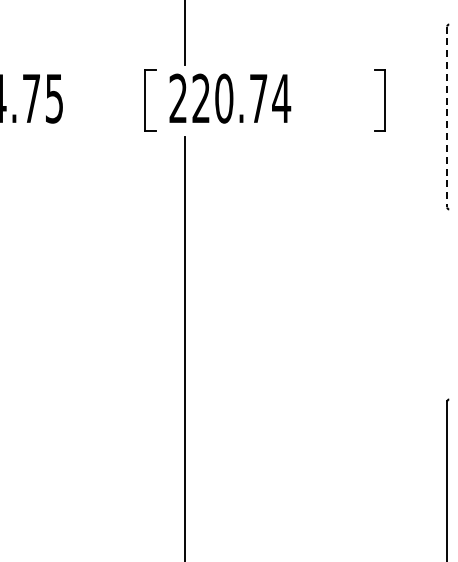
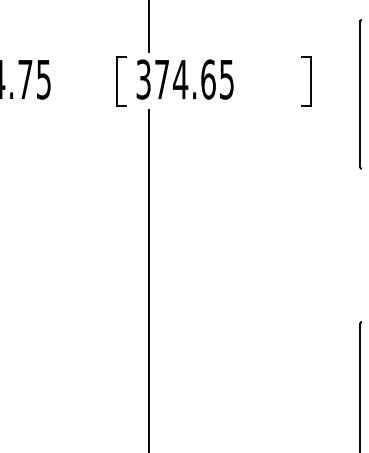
text: (230, 98) -> (185, 79), 220.74 -> 374.65
line: (447, 117) -> (360, 94), dashed -> solid

